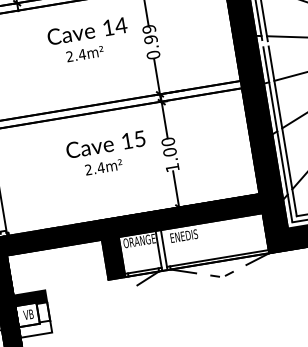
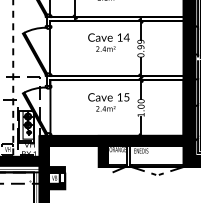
fill: (34, 329) -> (56, 186), added

